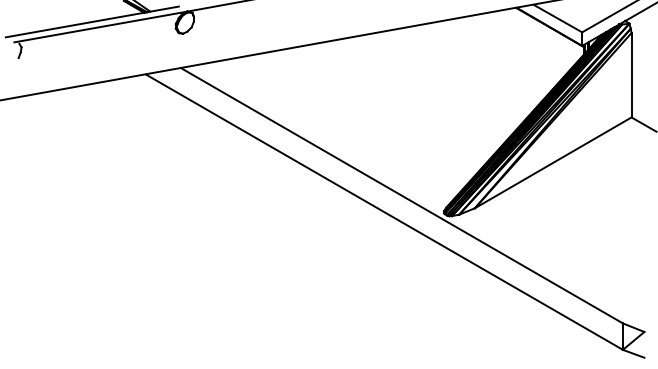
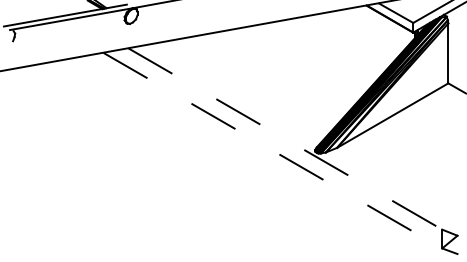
line: (402, 196) -> (285, 139), solid -> dashed
line: (384, 212) -> (272, 150), solid -> dashed

